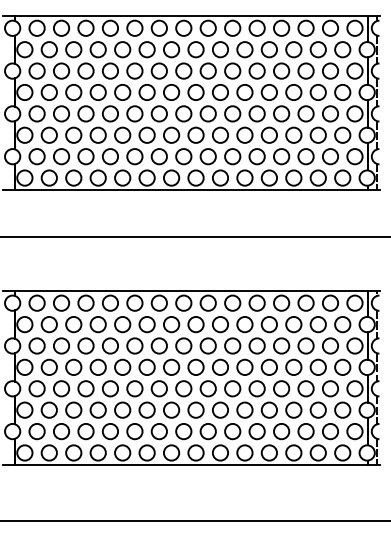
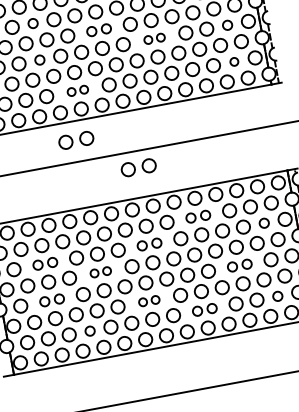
circle: (110, 70) -> (33, 23), size x0.7
part: (183, 92) -> (98, 30), size x0.7
circle: (110, 113) -> (39, 59), size x0.7
part: (244, 113) -> (154, 38), size x0.6
circle: (330, 113) -> (227, 24), size x0.7
part: (146, 156) -> (77, 90), size x0.6
circle: (330, 156) -> (234, 61), size x0.6
part: (134, 212) -> (75, 140), added
part: (199, 256) -> (138, 167), added
part: (256, 324) -> (197, 216), size x0.7
part: (73, 345) -> (44, 263), size x0.7
part: (195, 345) -> (149, 244), size x0.7
circle: (330, 345) -> (264, 222), size x0.7
part: (134, 366) -> (100, 271), size x0.6
part: (73, 388) -> (51, 300), size x0.7
part: (293, 388) -> (239, 265), size x0.7
part: (183, 409) -> (148, 300), size x0.6
circle: (110, 431) -> (90, 330), size x0.7
part: (244, 431) -> (204, 309), size x0.7
circle: (330, 431) -> (277, 296), size x0.7

